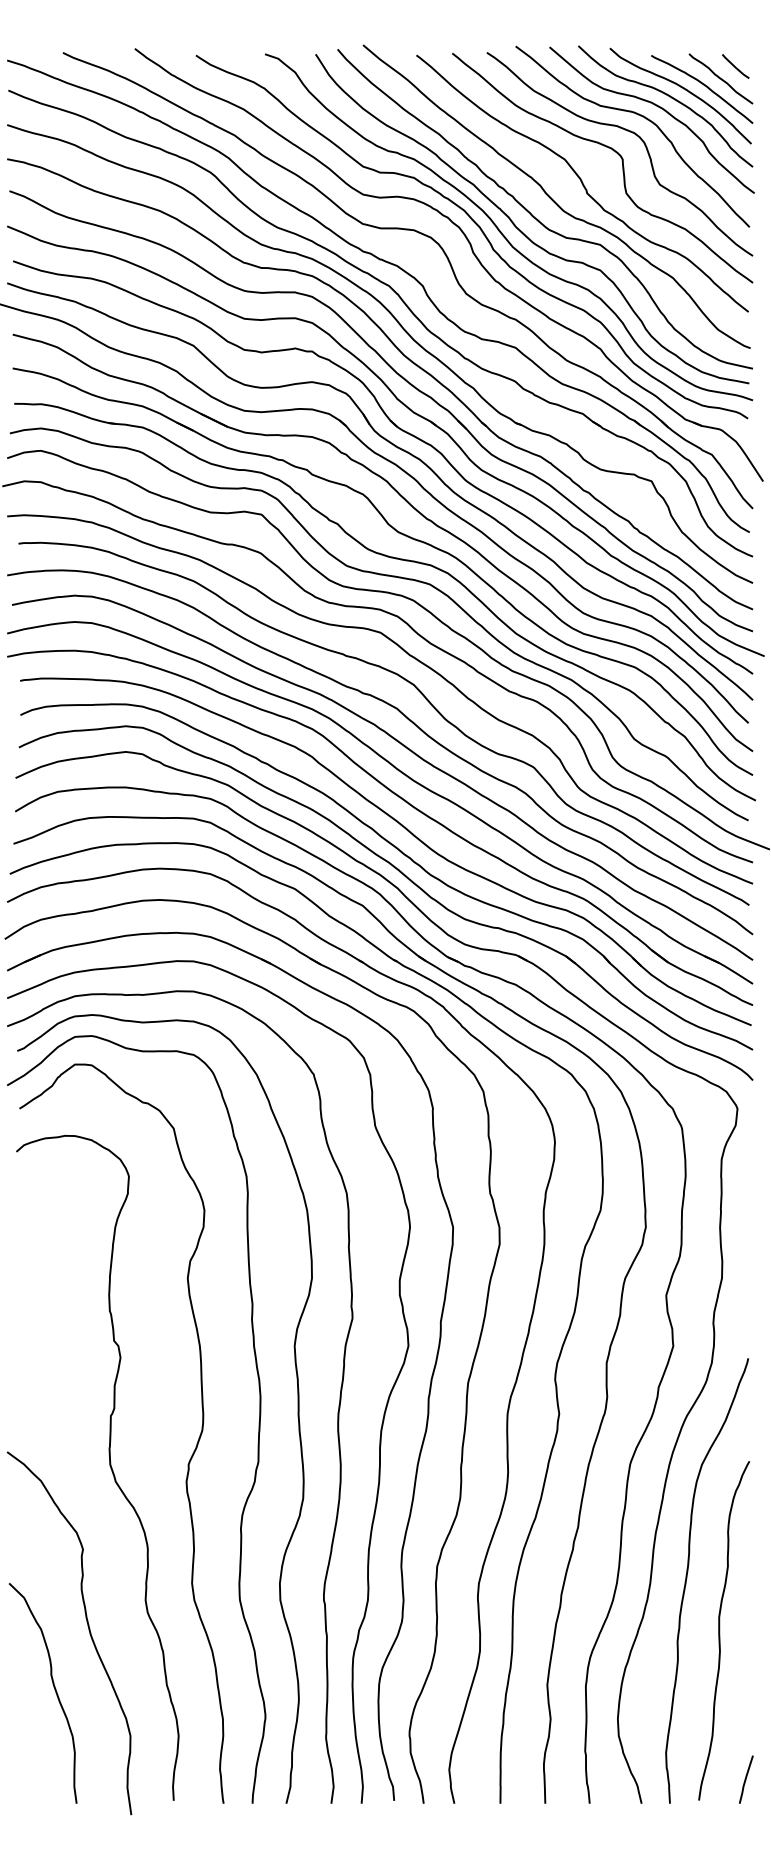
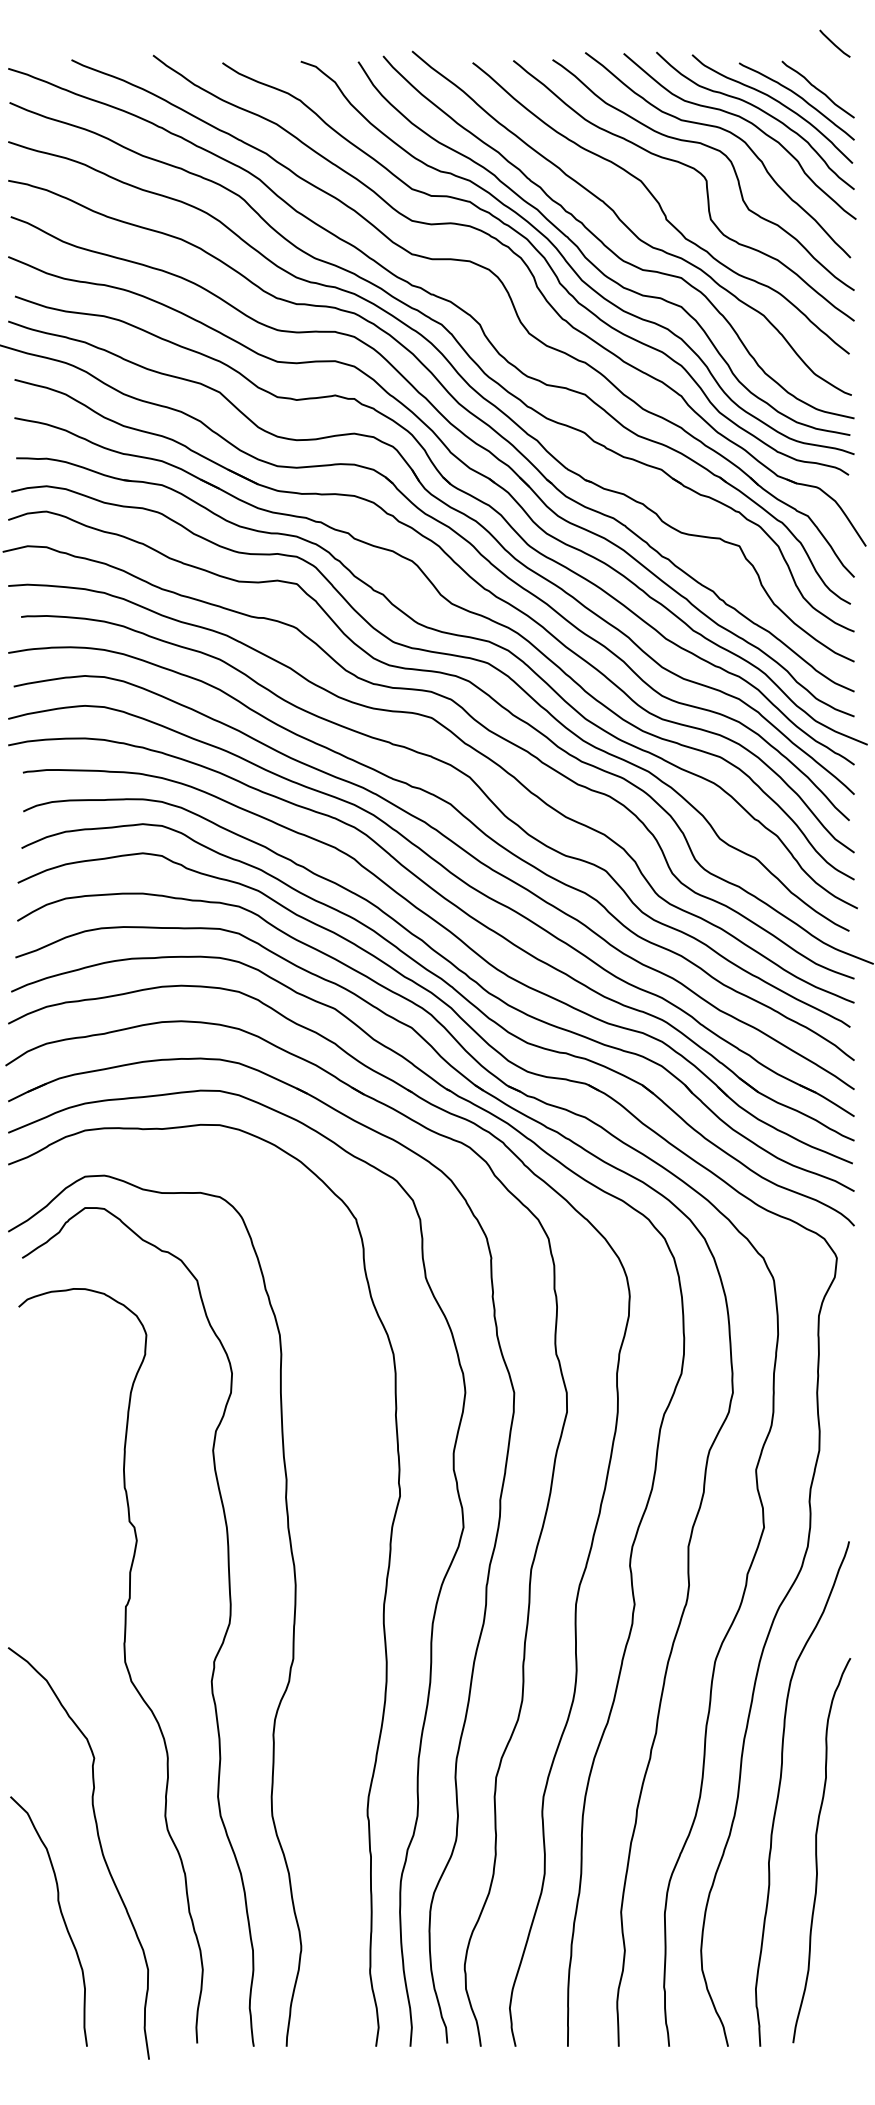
line: (735, 66) -> (834, 43), moved
curve: (297, 1408) -> (337, 1598), removed
line: (746, 1779) -> (847, 2019), removed

